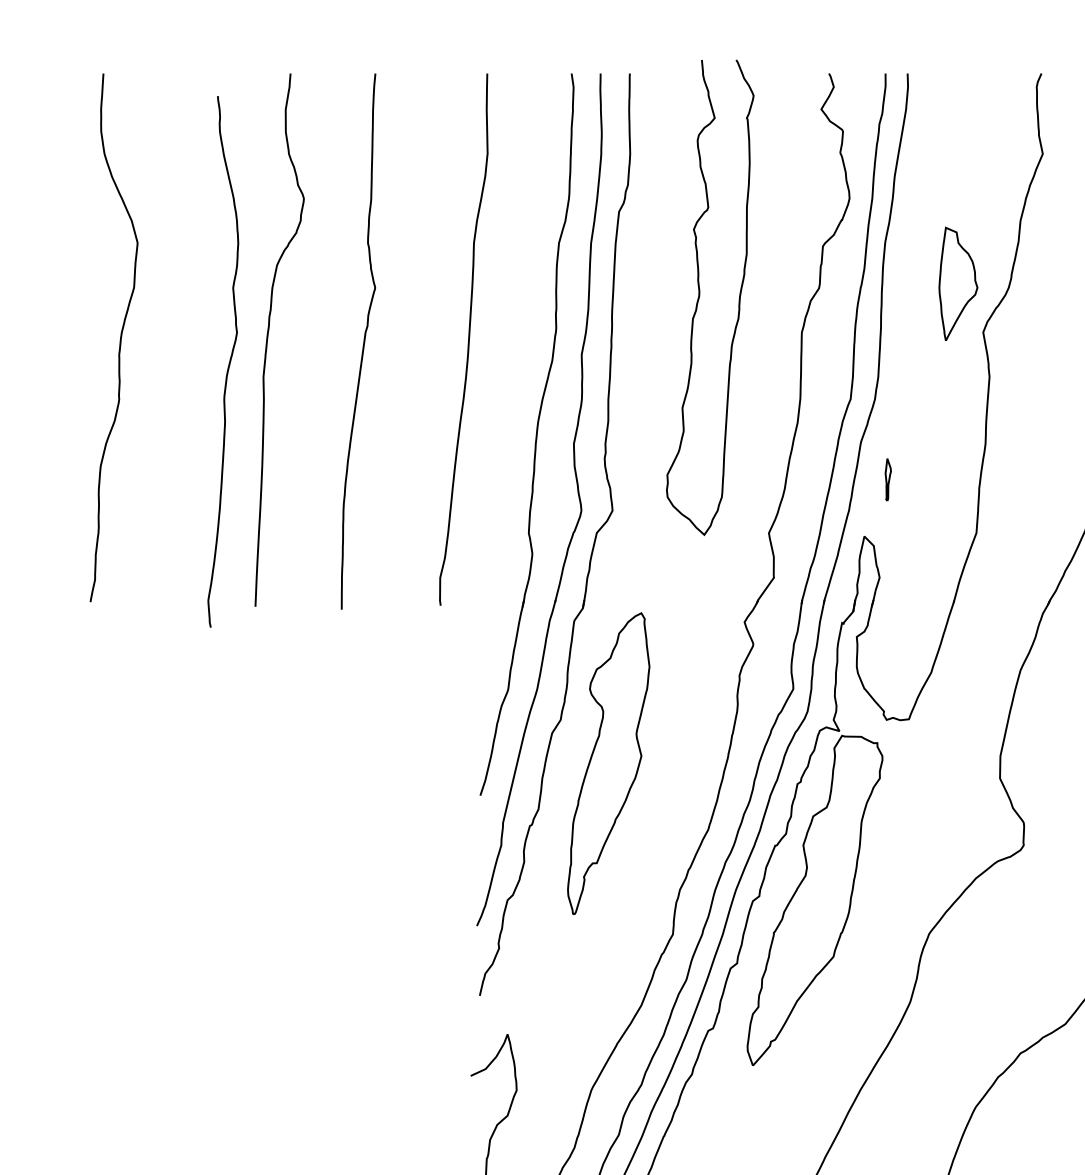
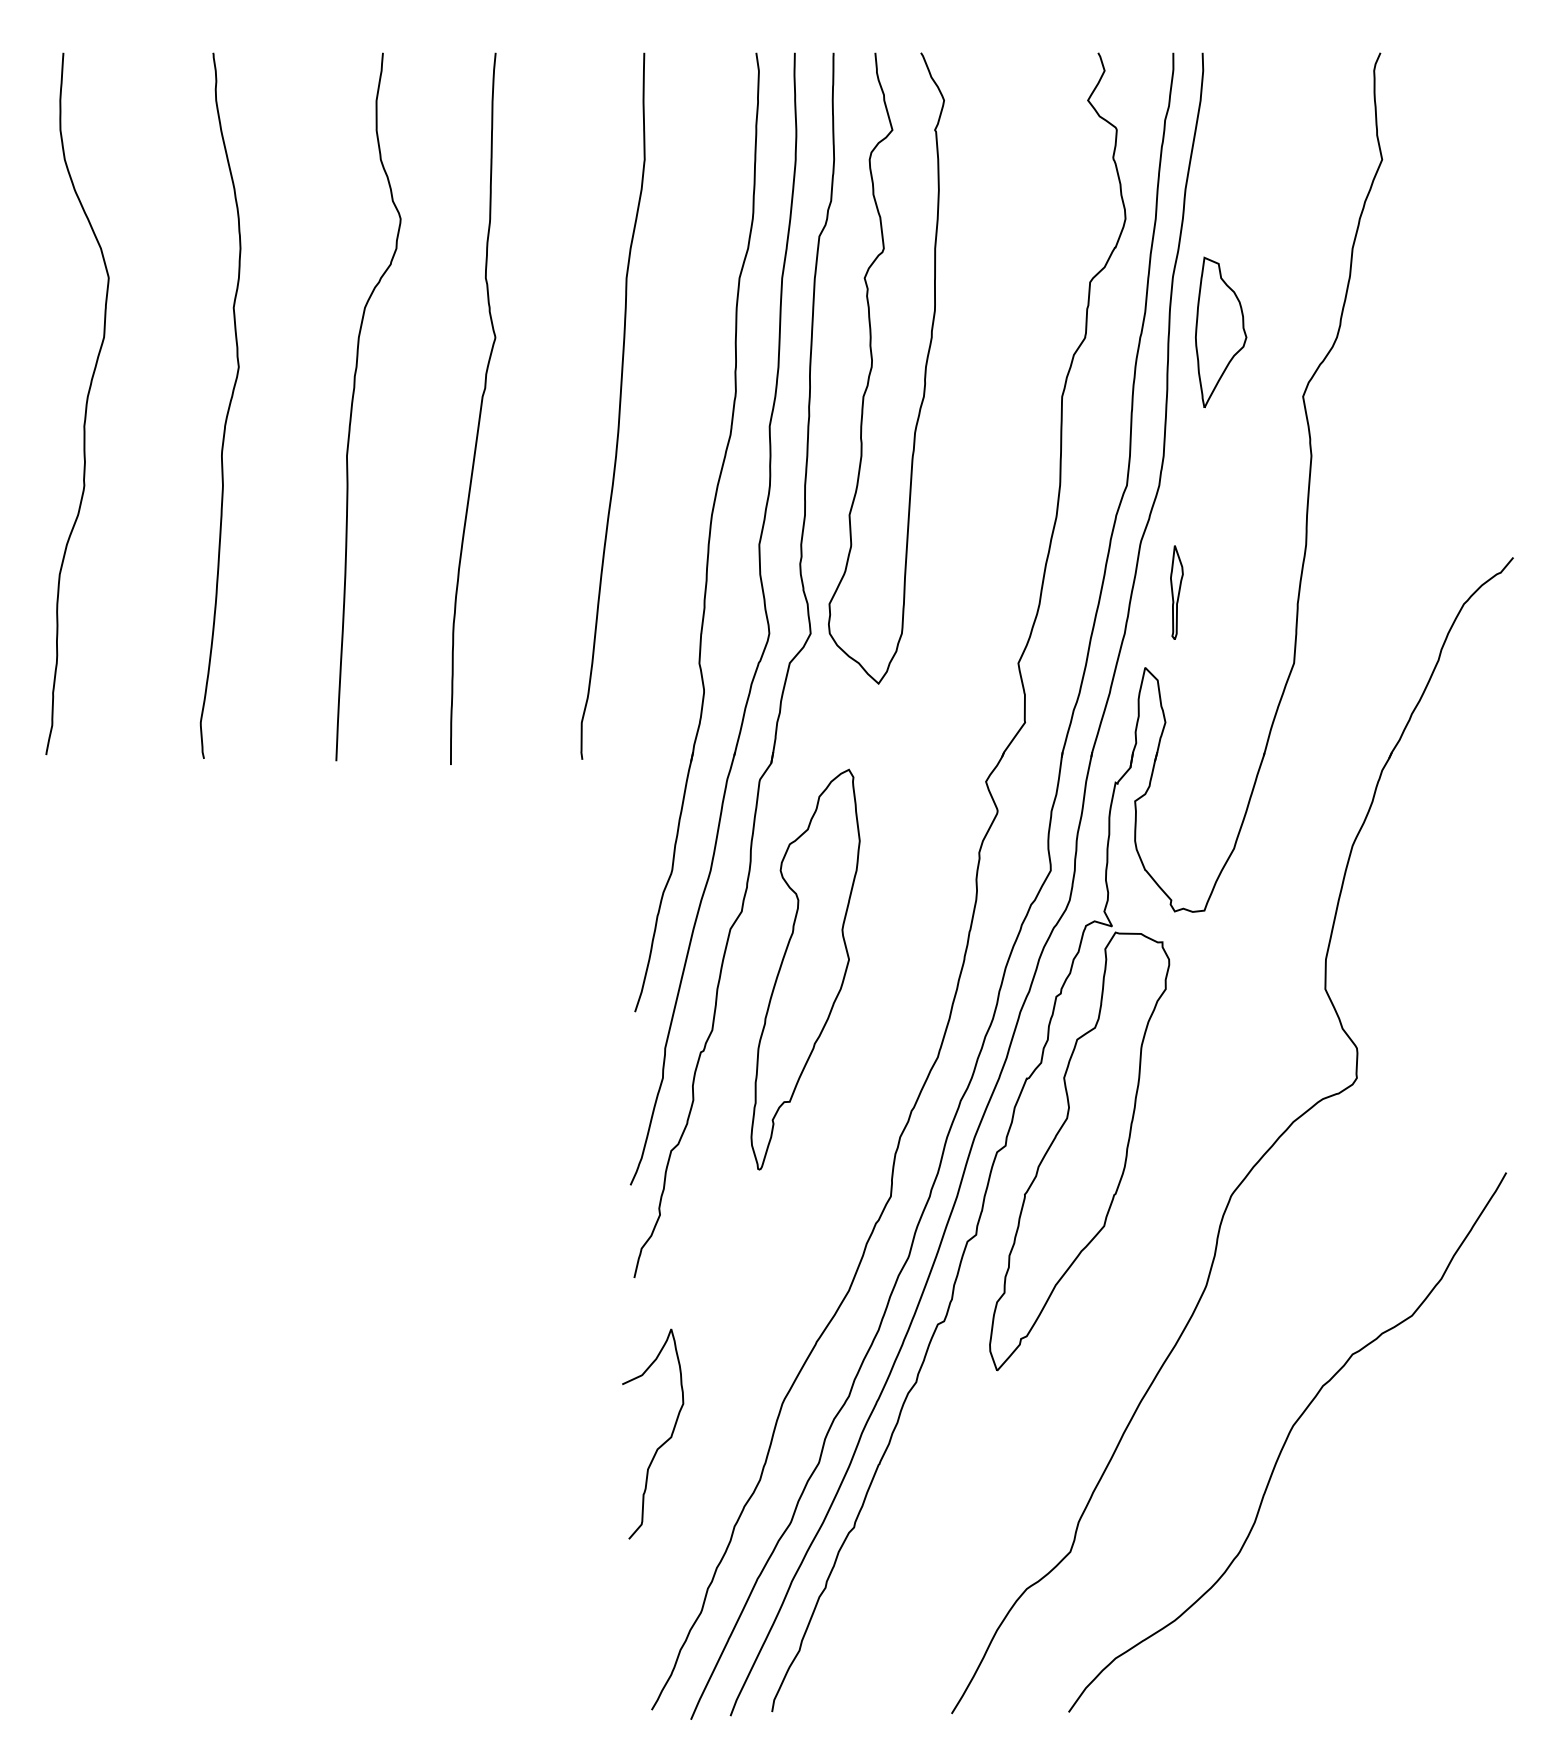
part: (958, 283) -> (1221, 331), moved
curve: (699, 297) -> (872, 368), moved
curve: (120, 337) -> (85, 403), moved
curve: (229, 361) -> (228, 405), moved
part: (887, 479) -> (1176, 592), size x1.67

